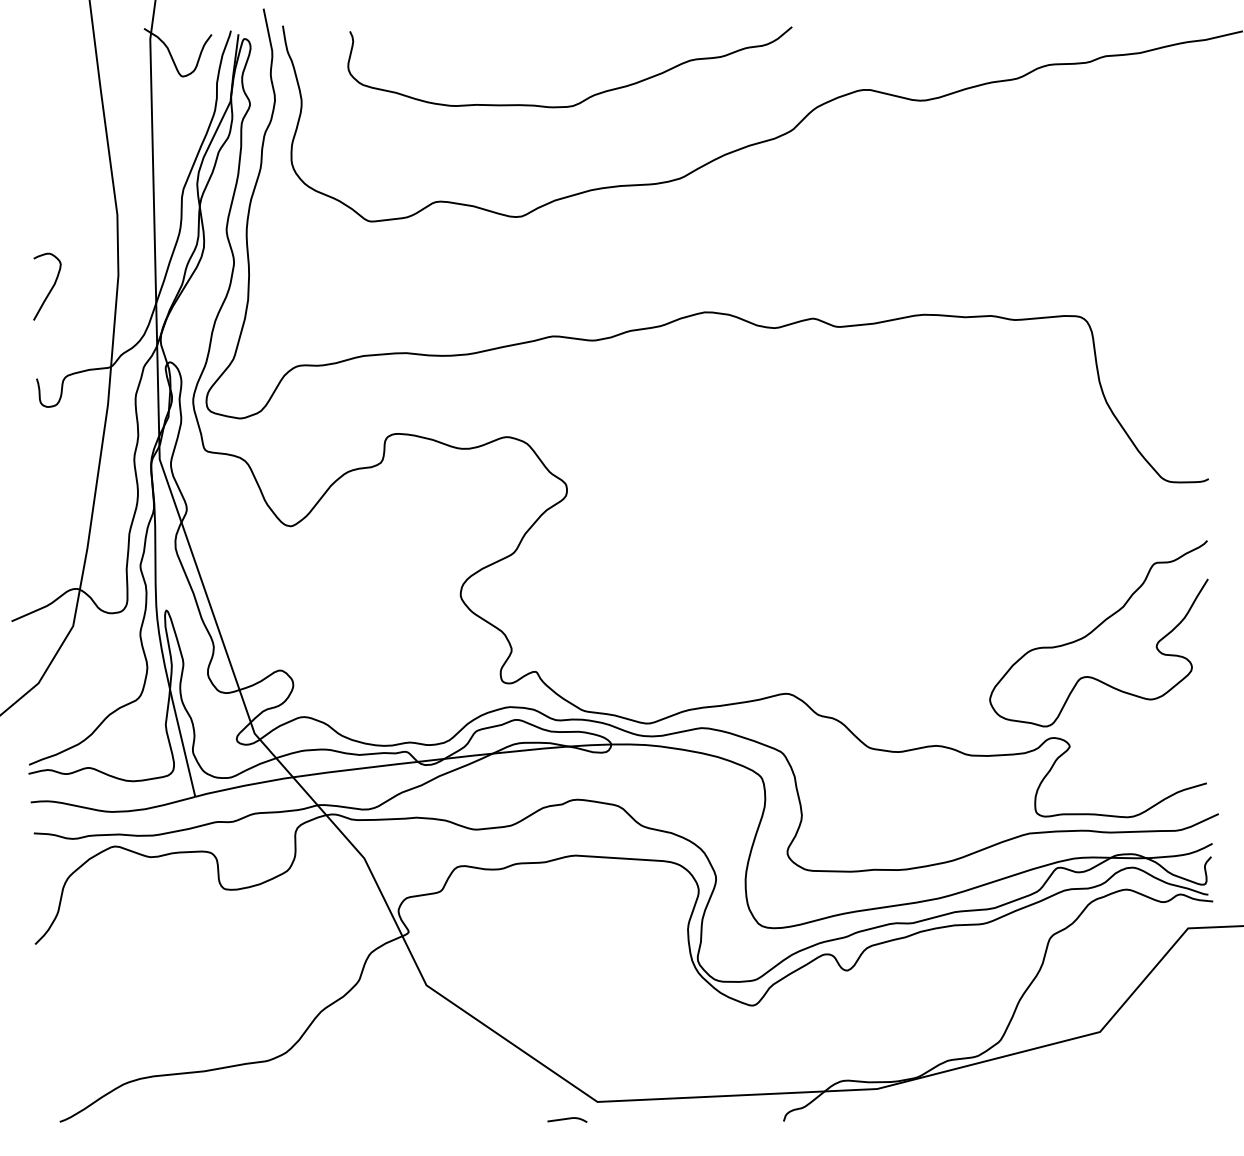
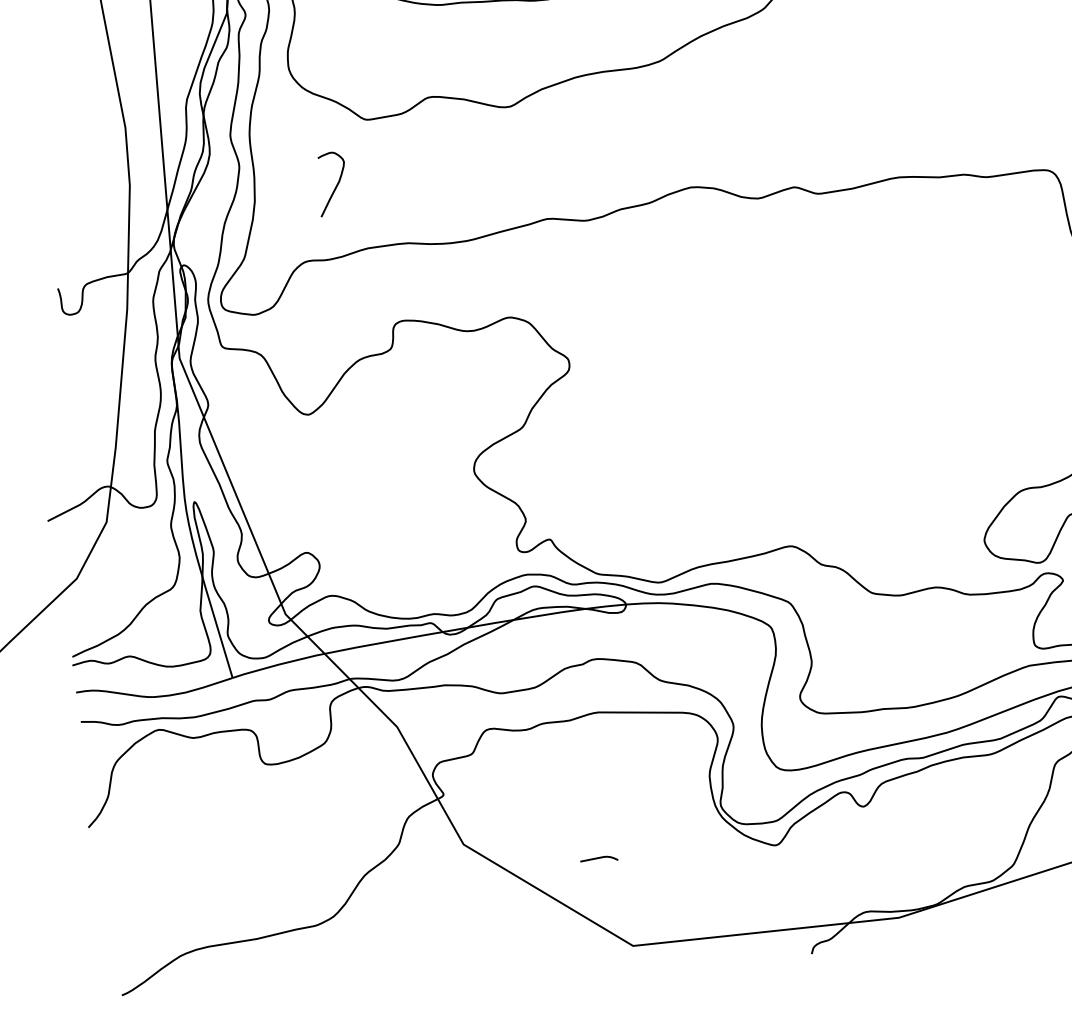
curve: (51, 287) -> (336, 184), moved
curve: (567, 1119) -> (599, 858), moved

